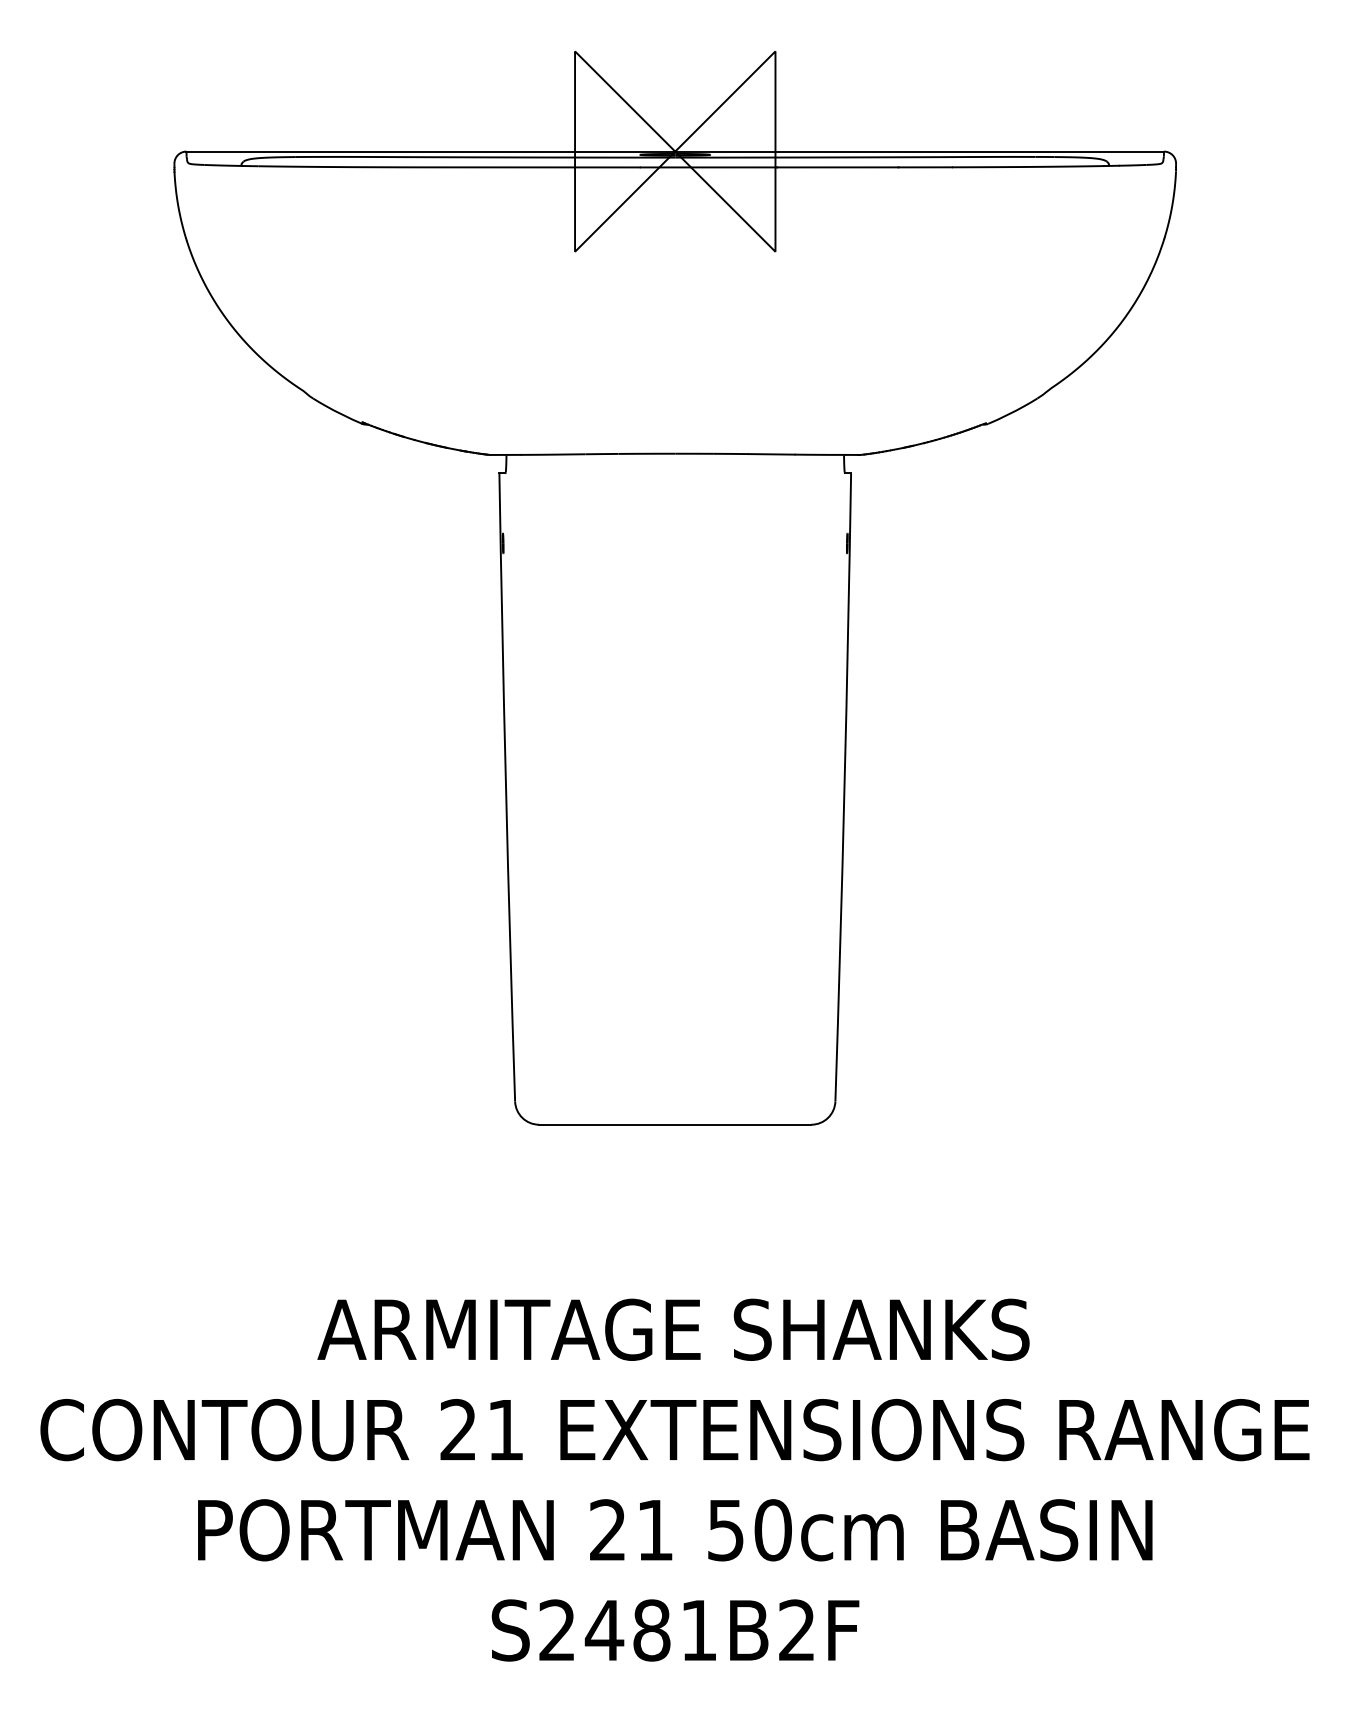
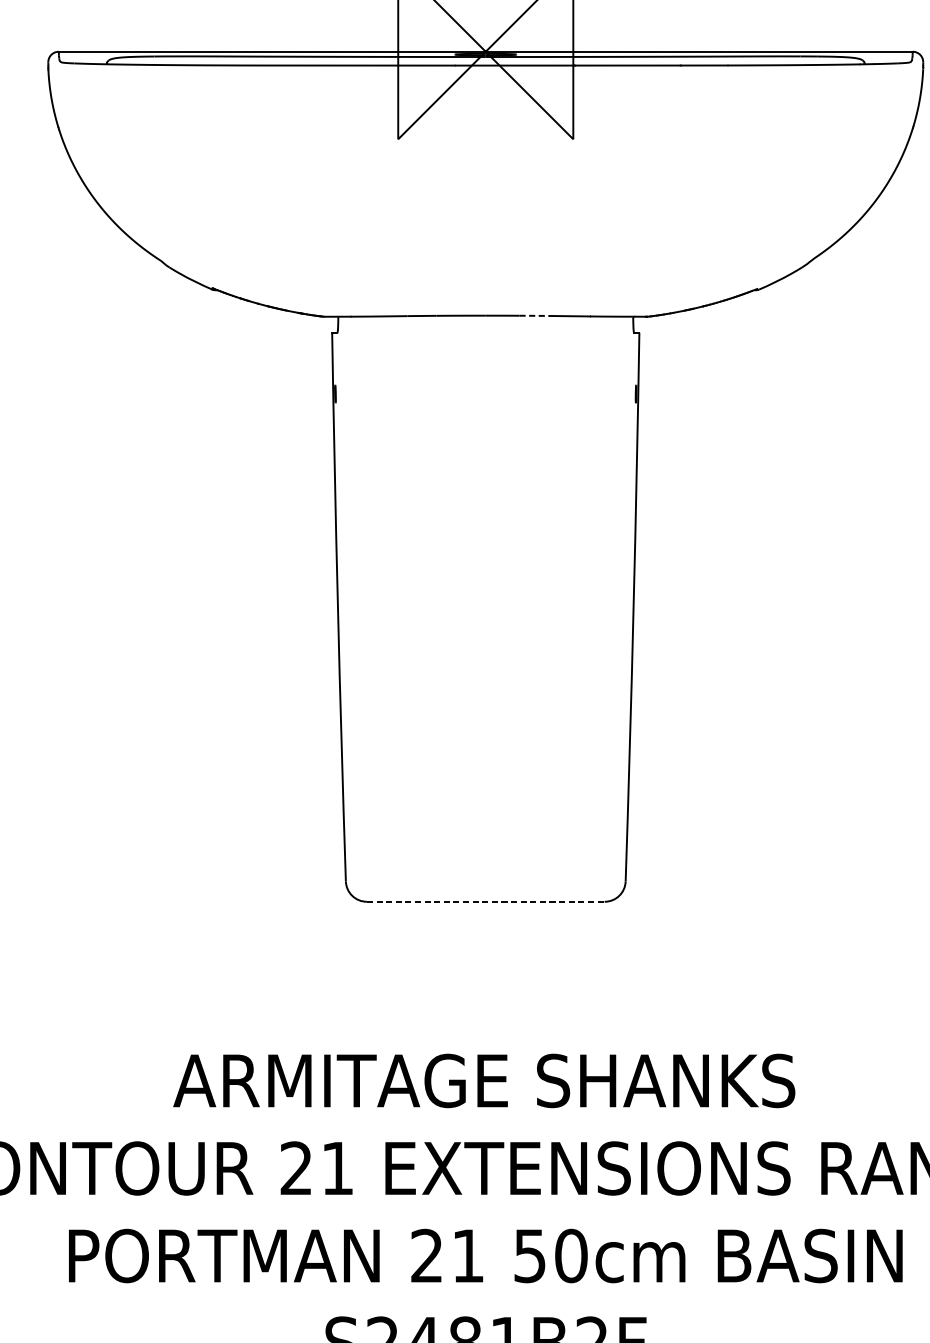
line: (731, 453) -> (534, 315), solid -> dashed
line: (675, 1124) -> (485, 901), solid -> dashed

